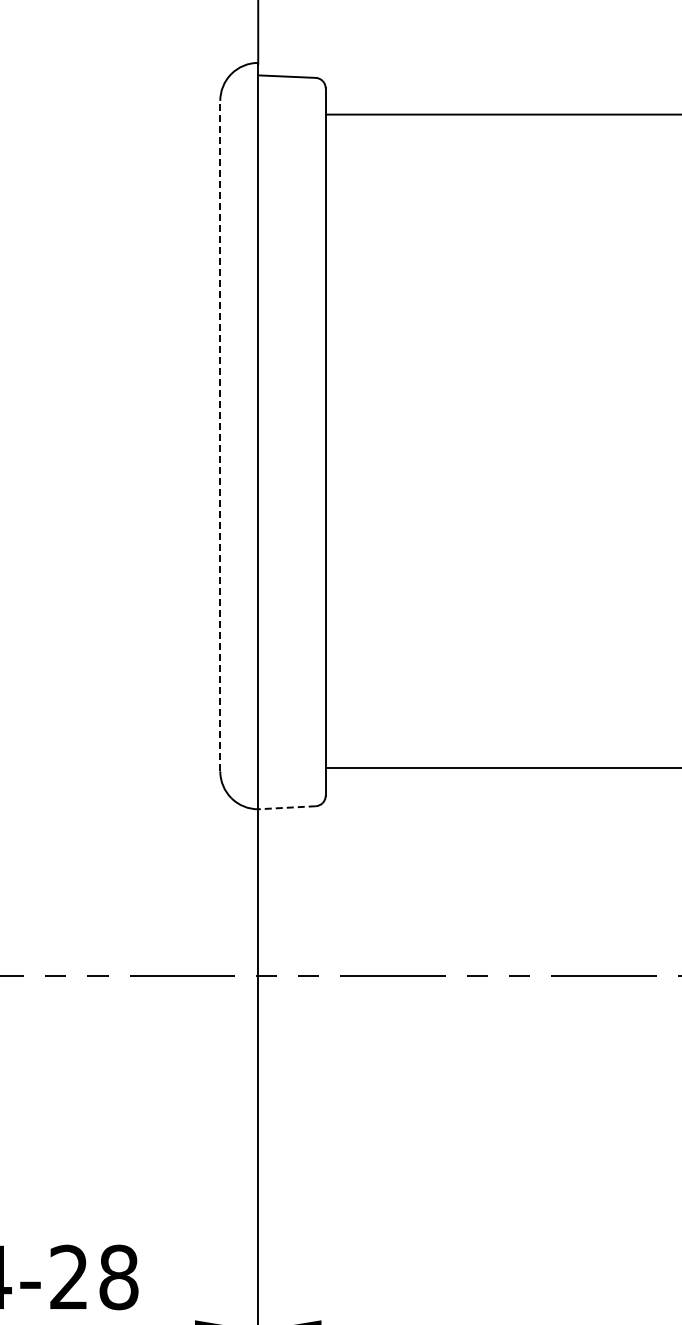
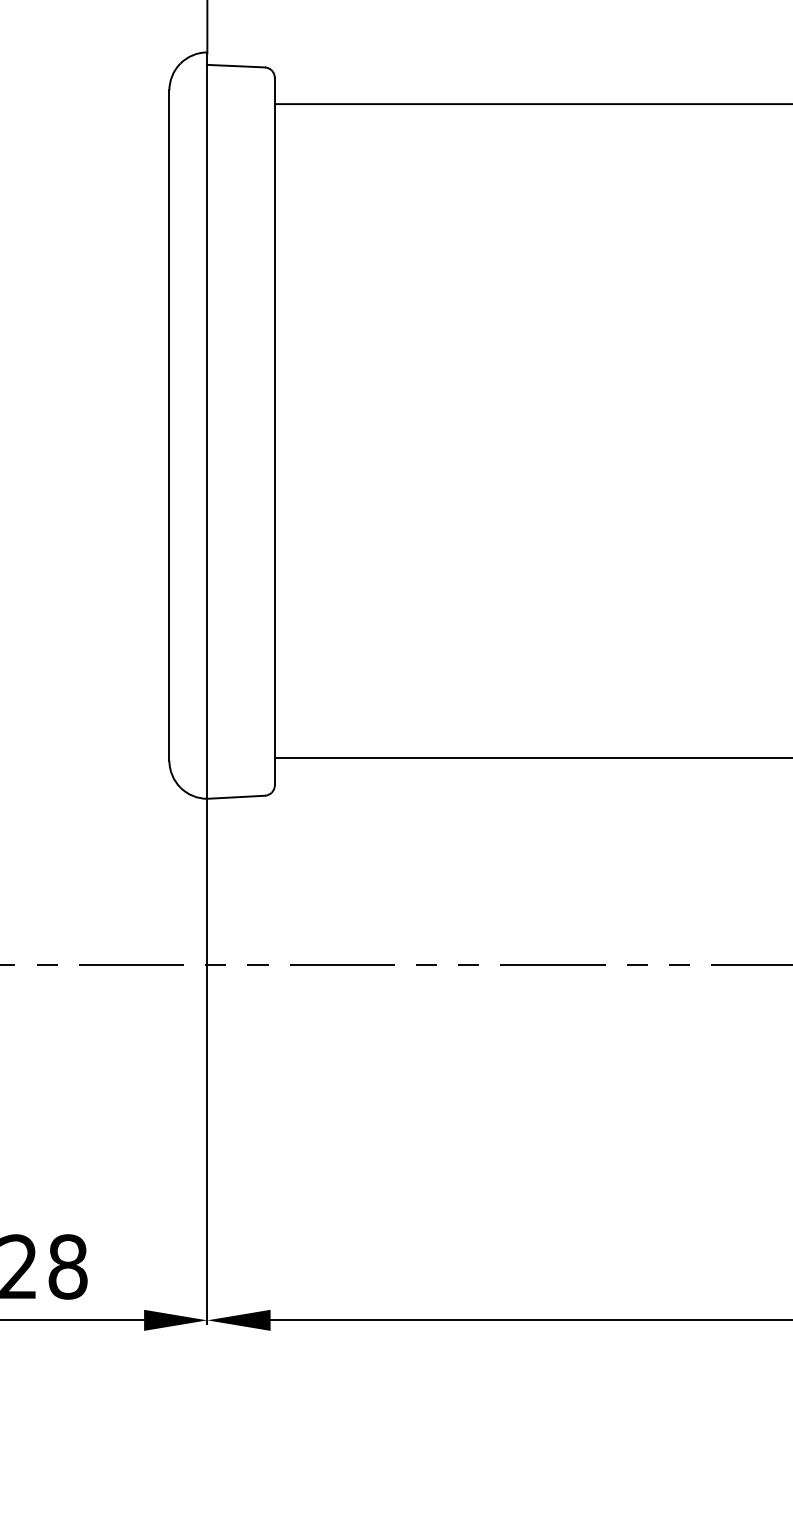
line: (220, 435) -> (169, 425), dashed -> solid
line: (287, 807) -> (236, 797), dashed -> solid

